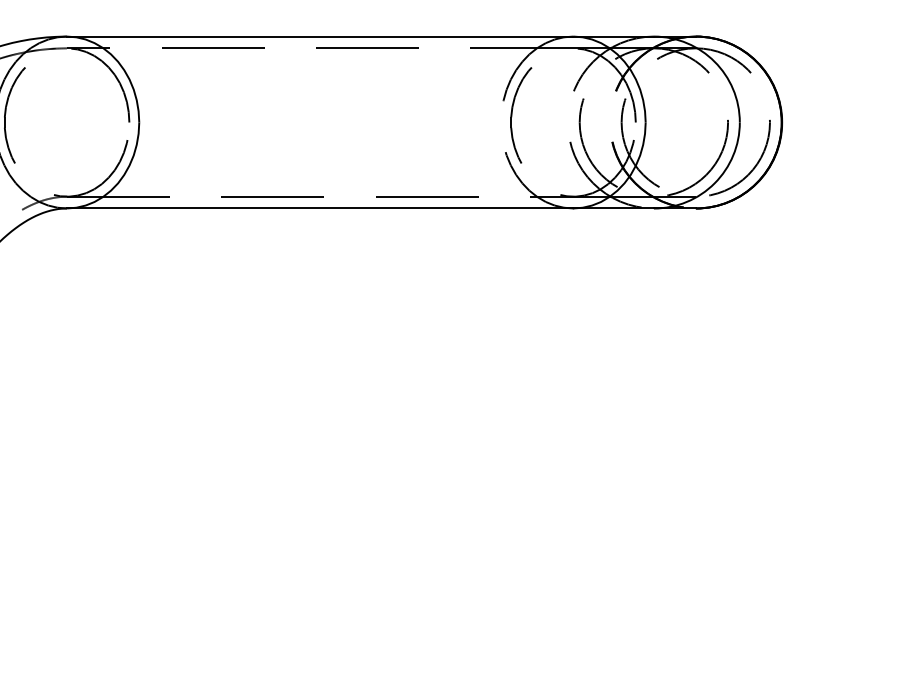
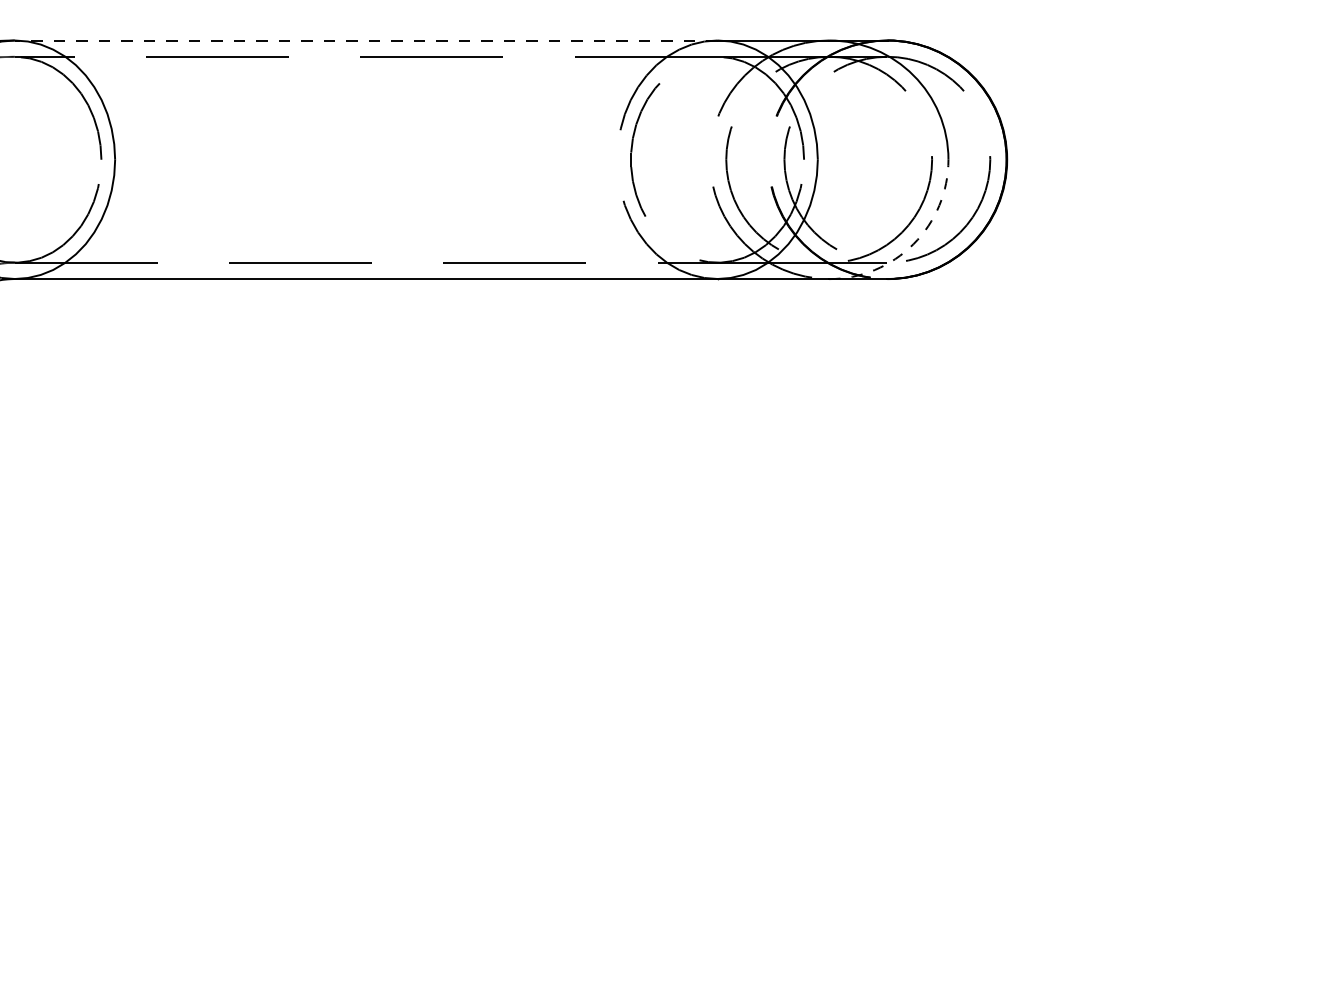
line: (319, 36) -> (365, 40), solid -> dashed
arc: (714, 183) -> (913, 244), solid -> dashed

